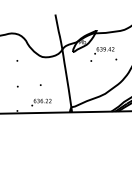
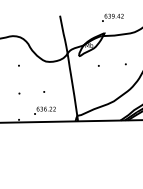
text: (103, 50) -> (112, 17), moved

